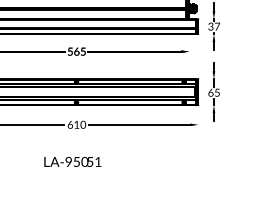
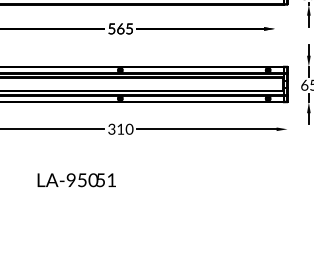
text: (70, 123) -> (112, 127), 610 -> 310
text: (72, 161) -> (76, 179), moved

